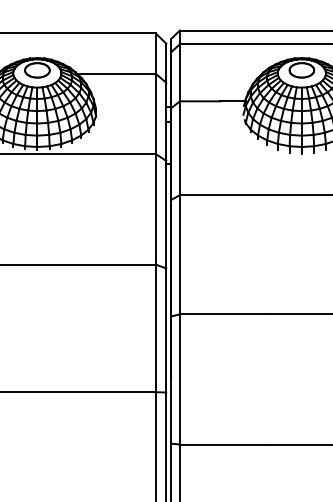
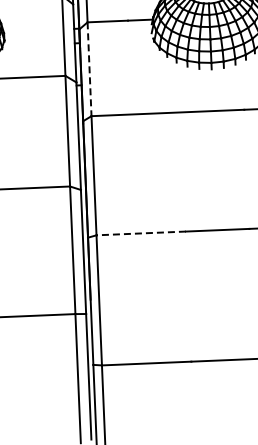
line: (179, 148) -> (89, 69), solid -> dashed
line: (224, 314) -> (141, 233), solid -> dashed

